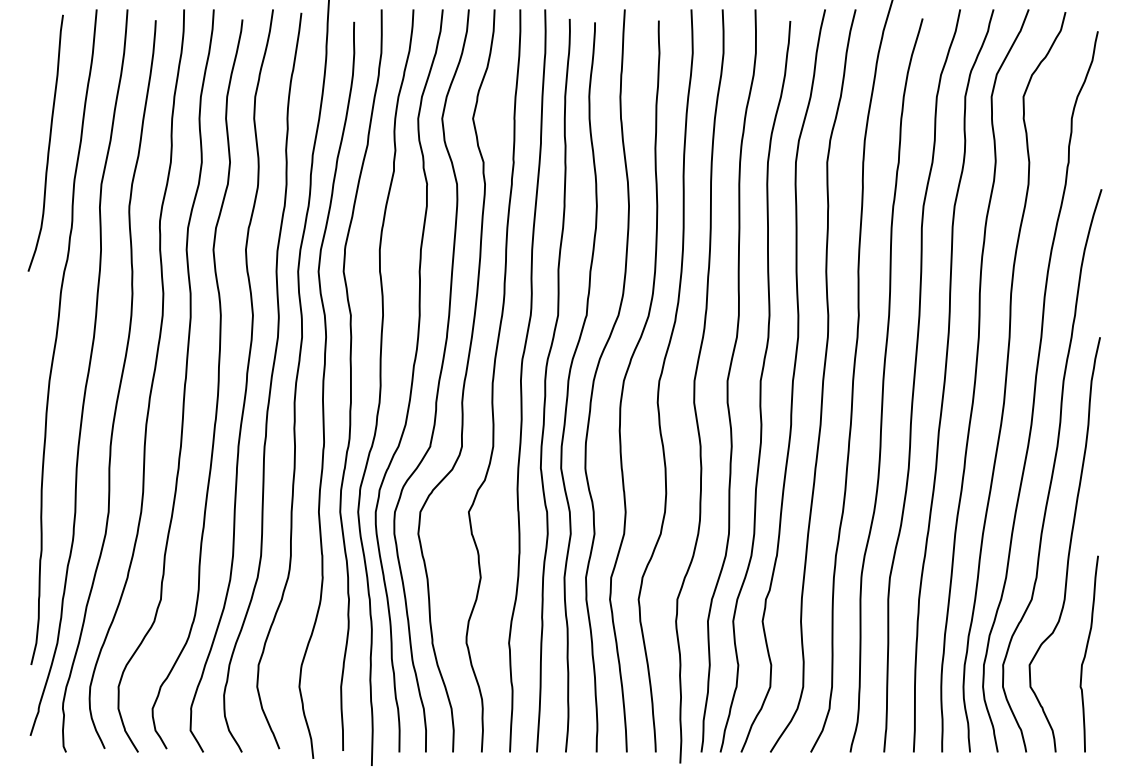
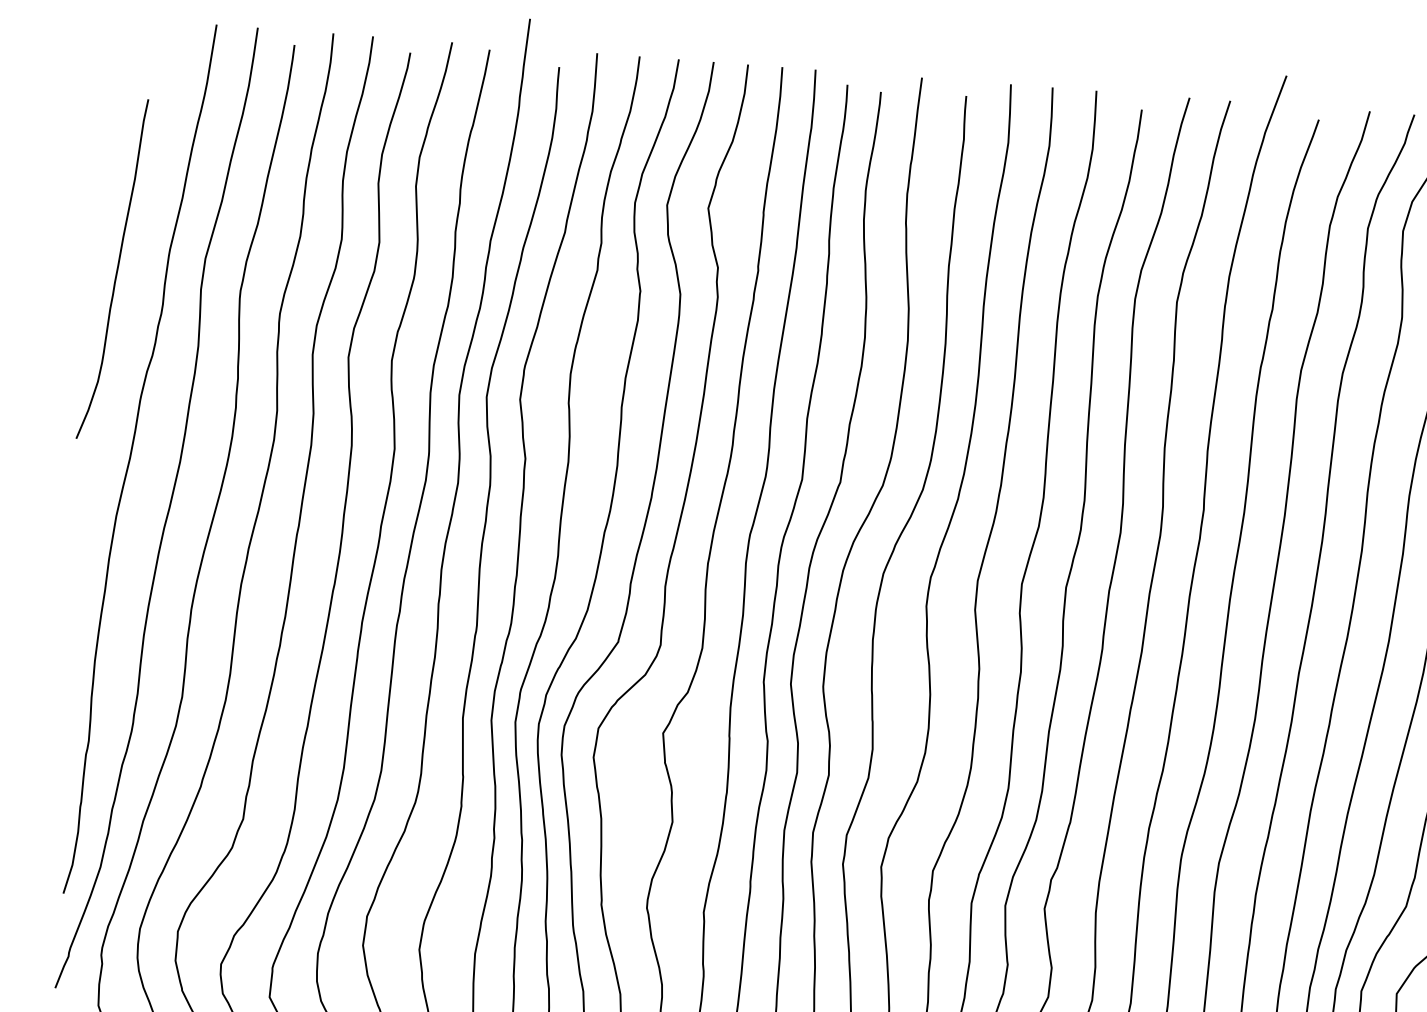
curve: (48, 142) -> (116, 268), moved

